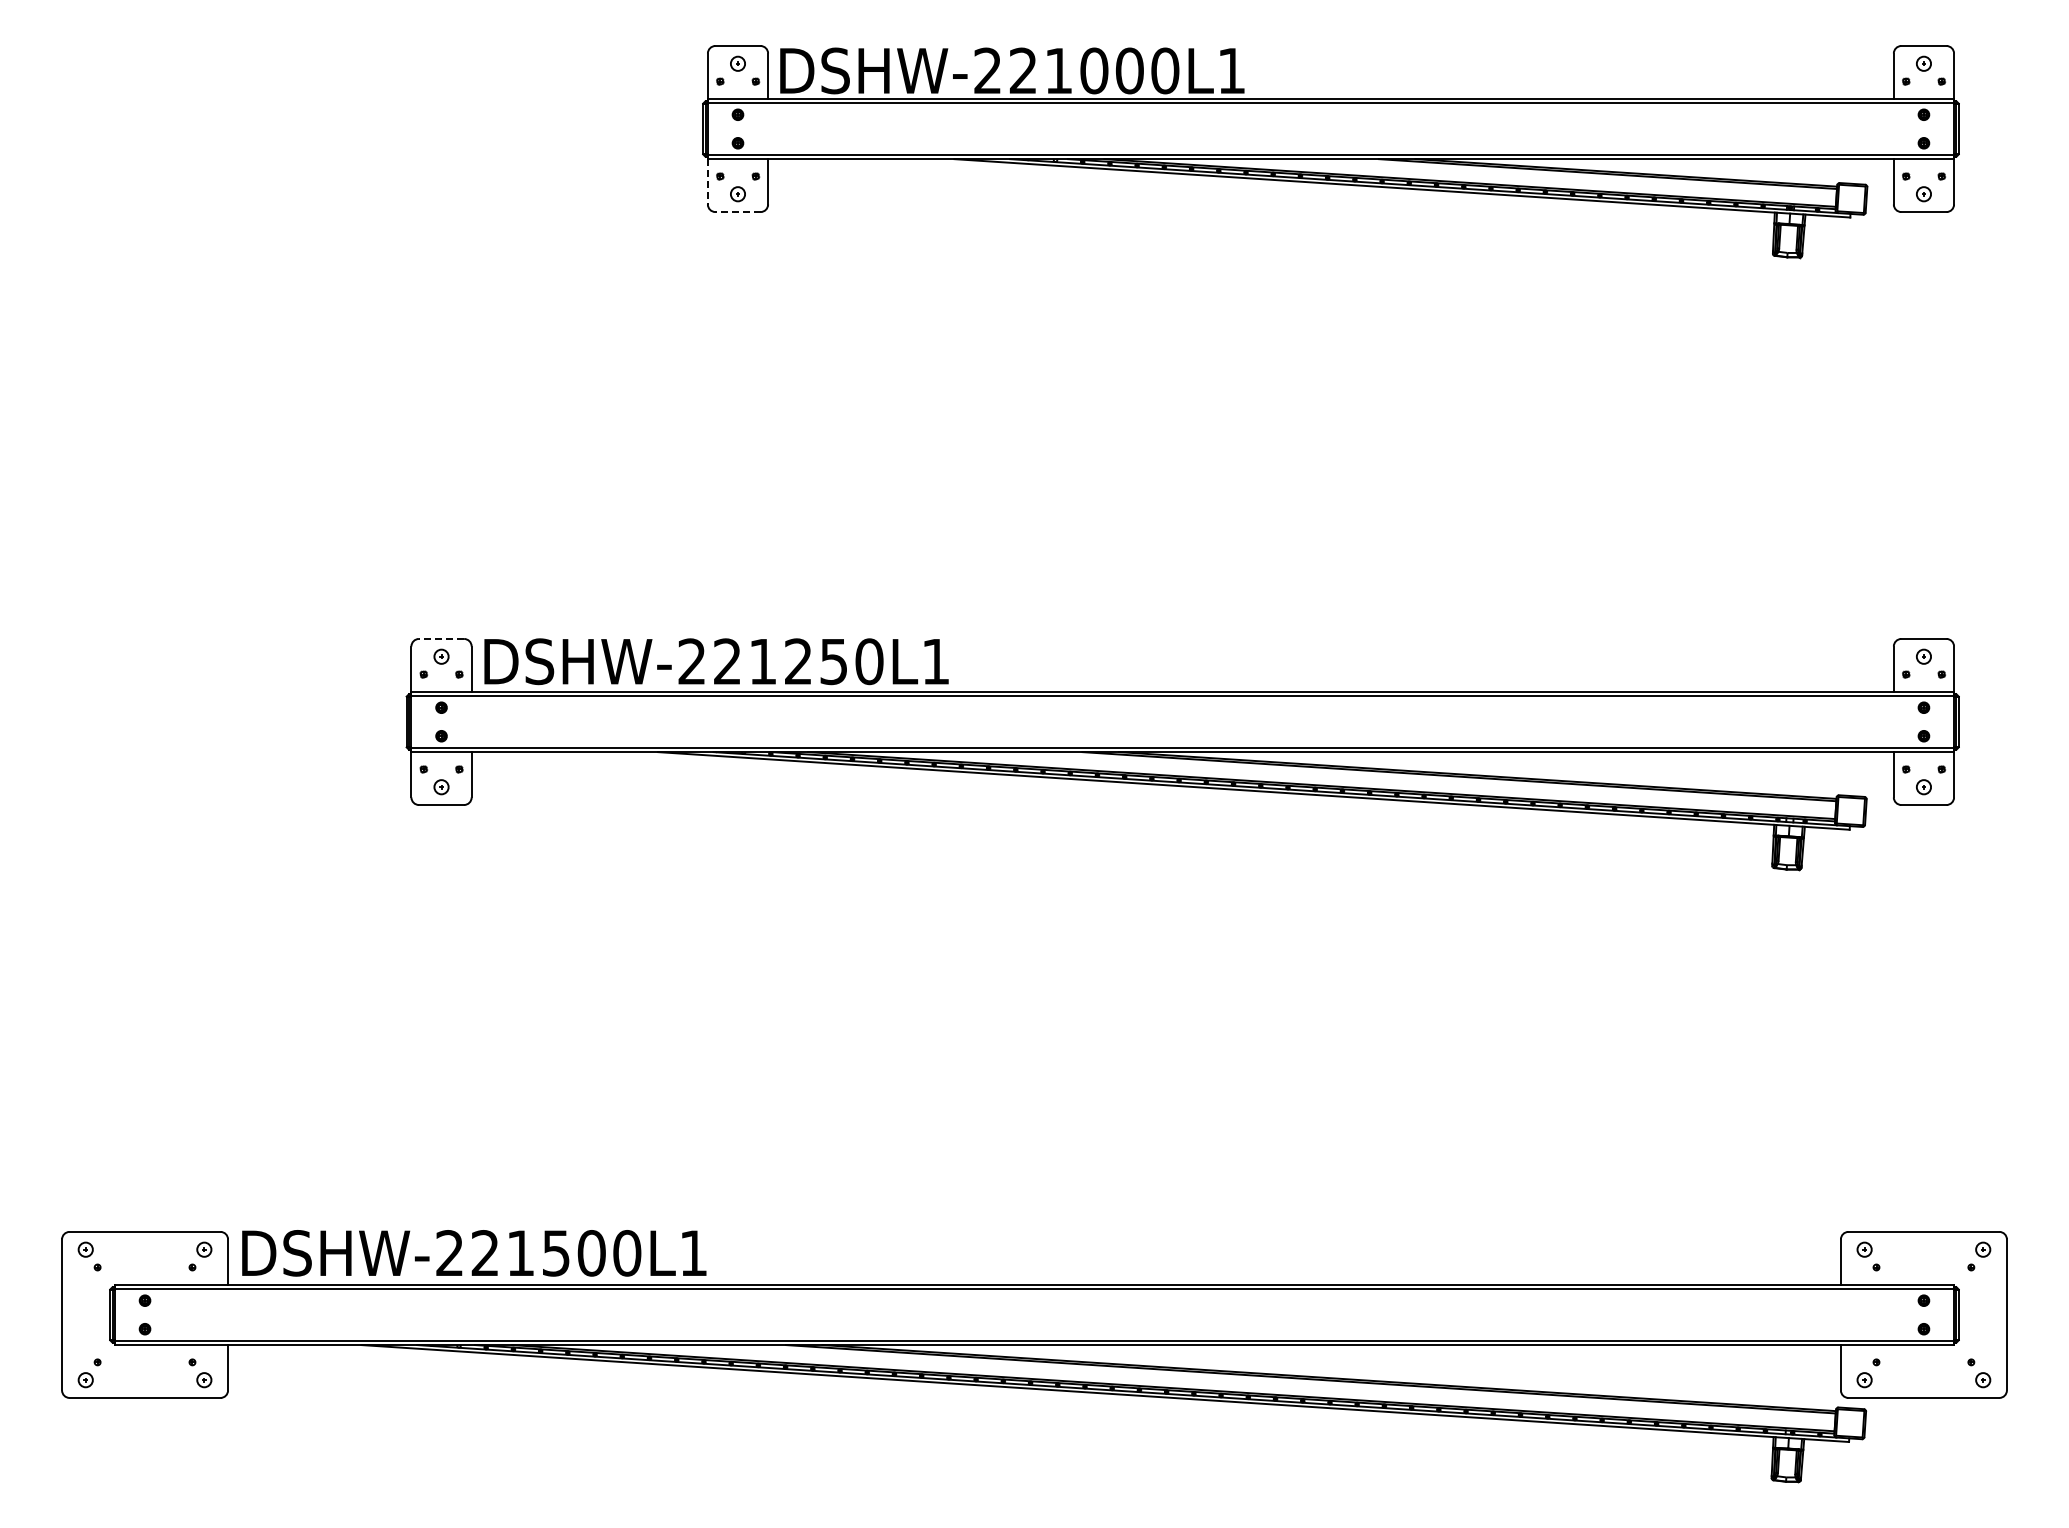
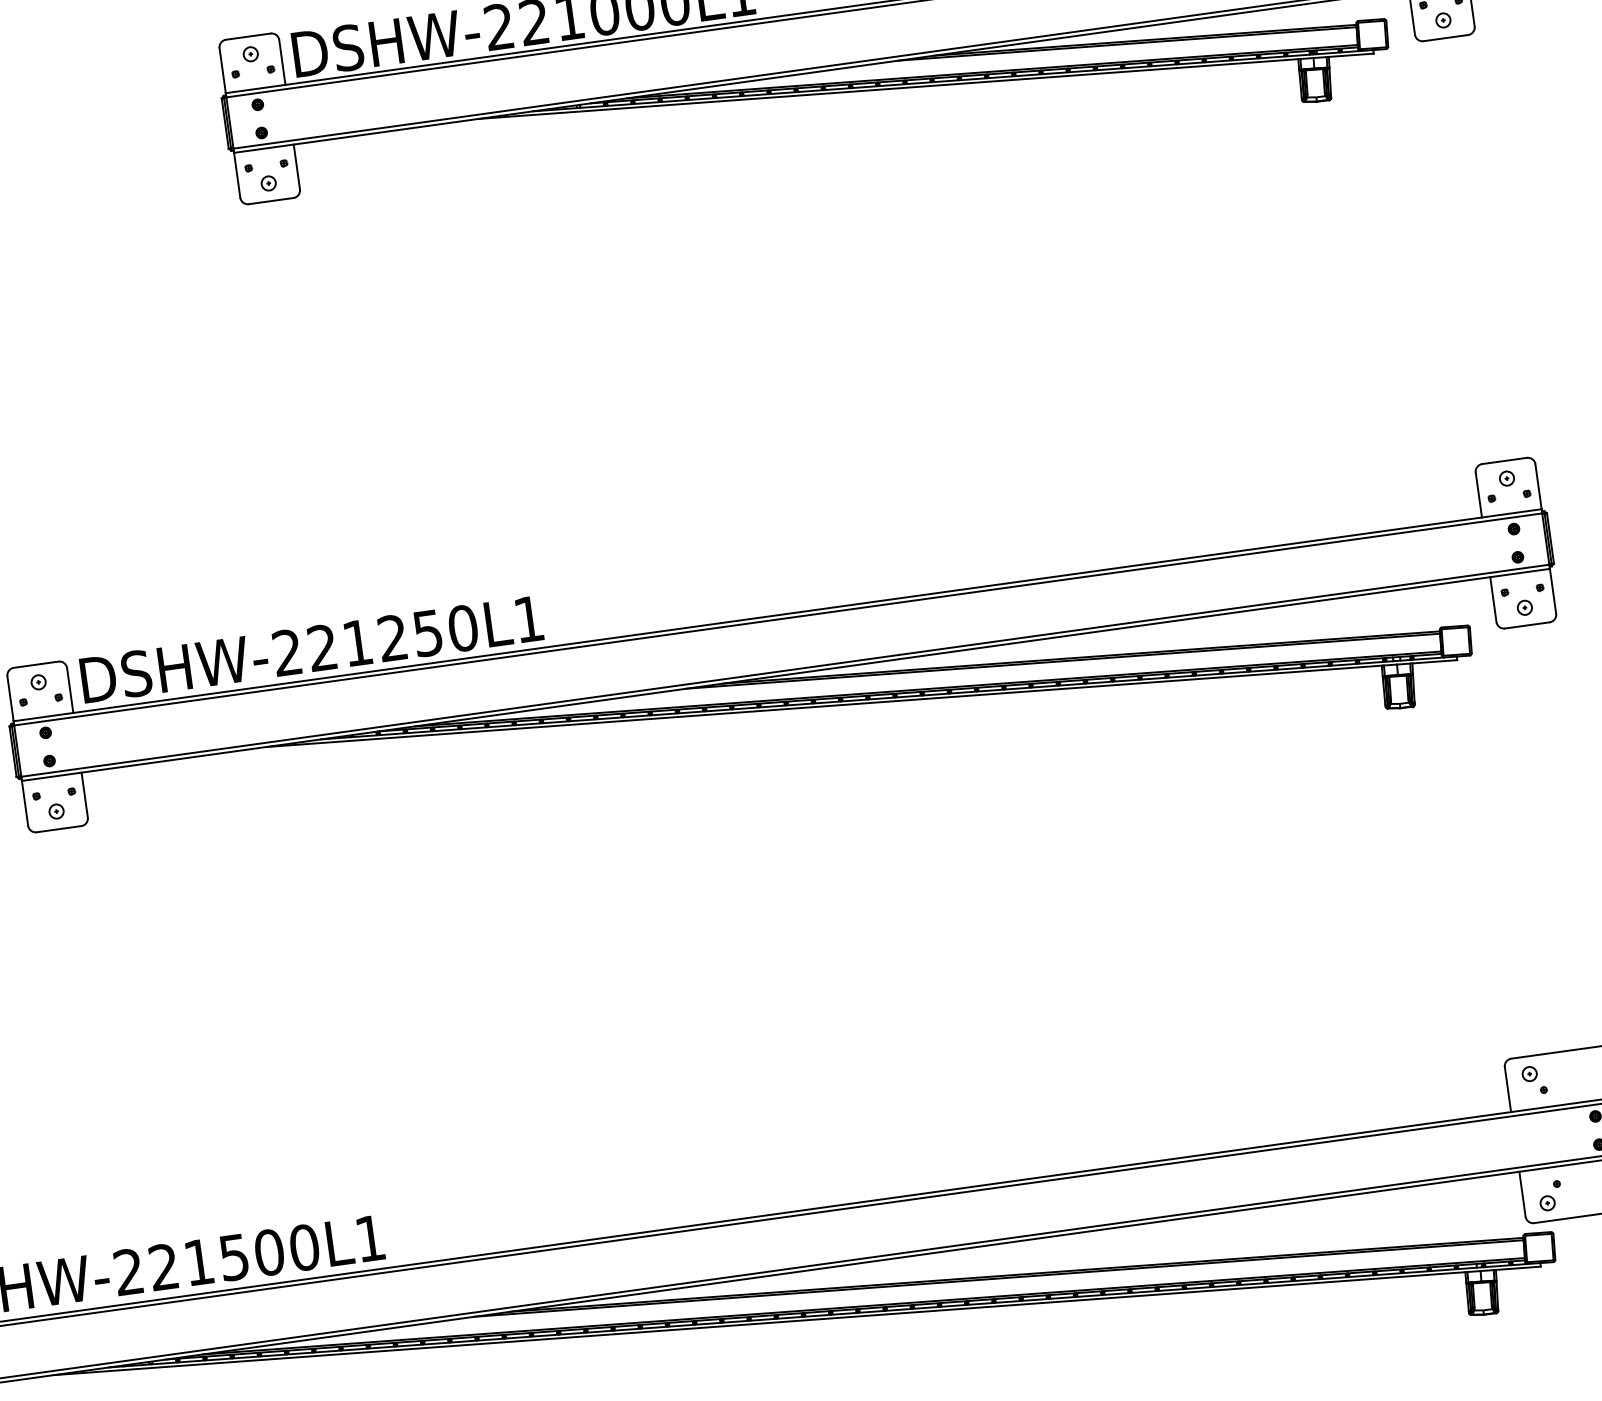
line: (707, 181) -> (236, 175), dashed -> solid
line: (738, 212) -> (271, 201), dashed -> solid
line: (441, 638) -> (36, 664), dashed -> solid

